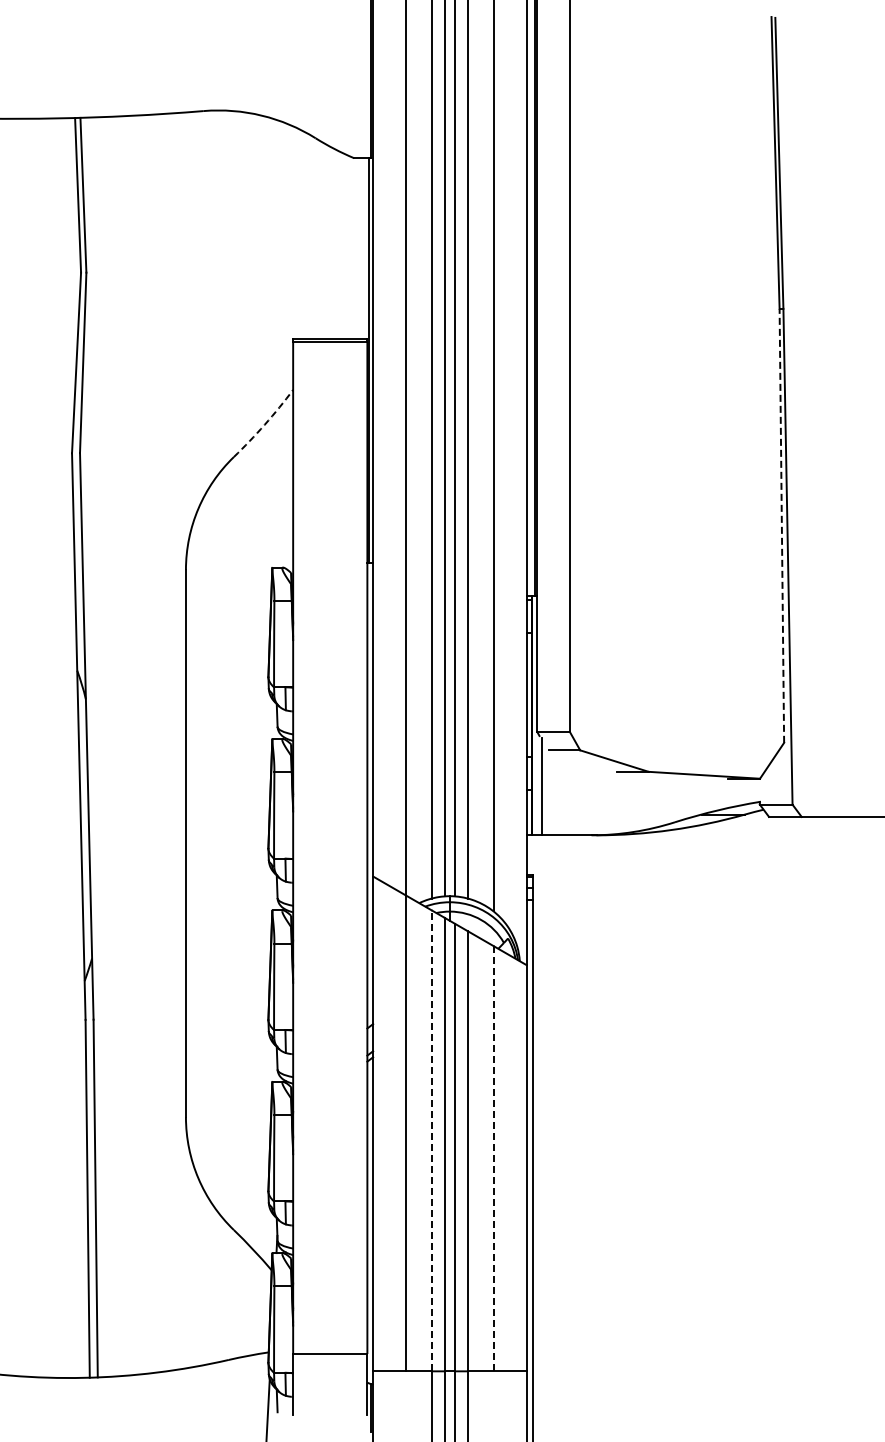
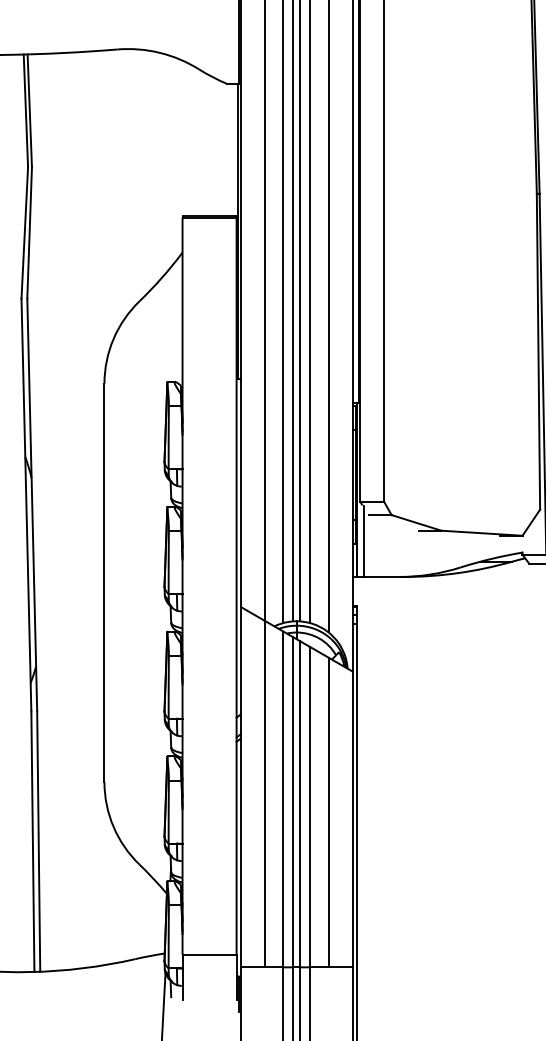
arc: (264, 424) -> (161, 277), dashed -> solid
line: (781, 525) -> (538, 351), dashed -> solid
line: (431, 1140) -> (283, 799), dashed -> solid
line: (493, 1158) -> (328, 812), dashed -> solid

